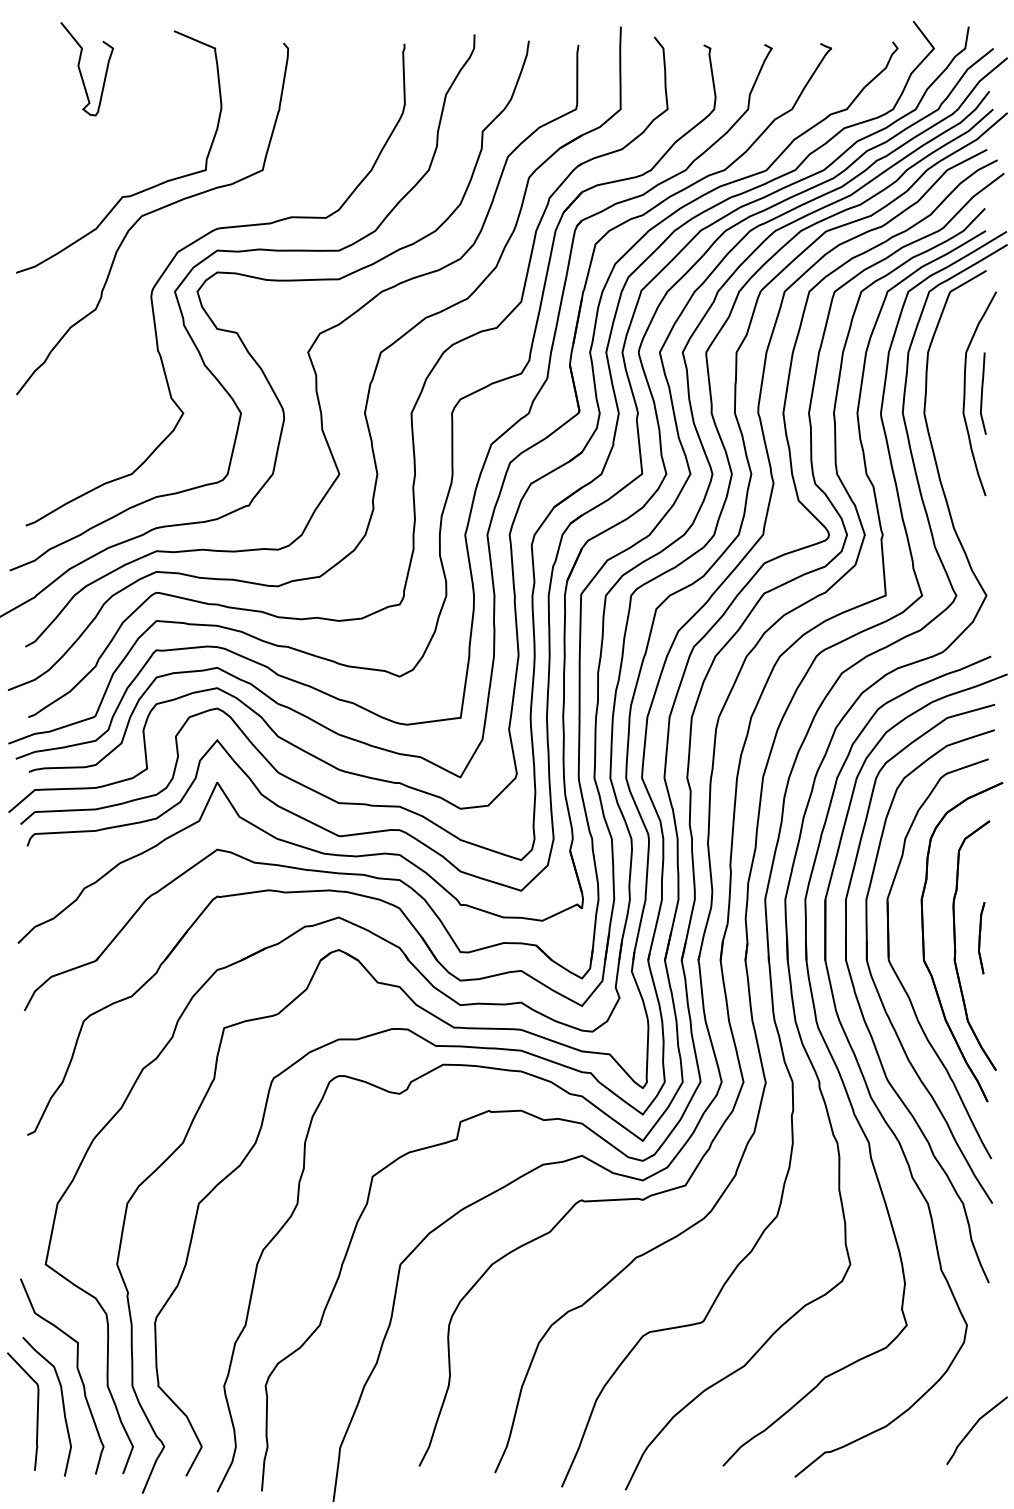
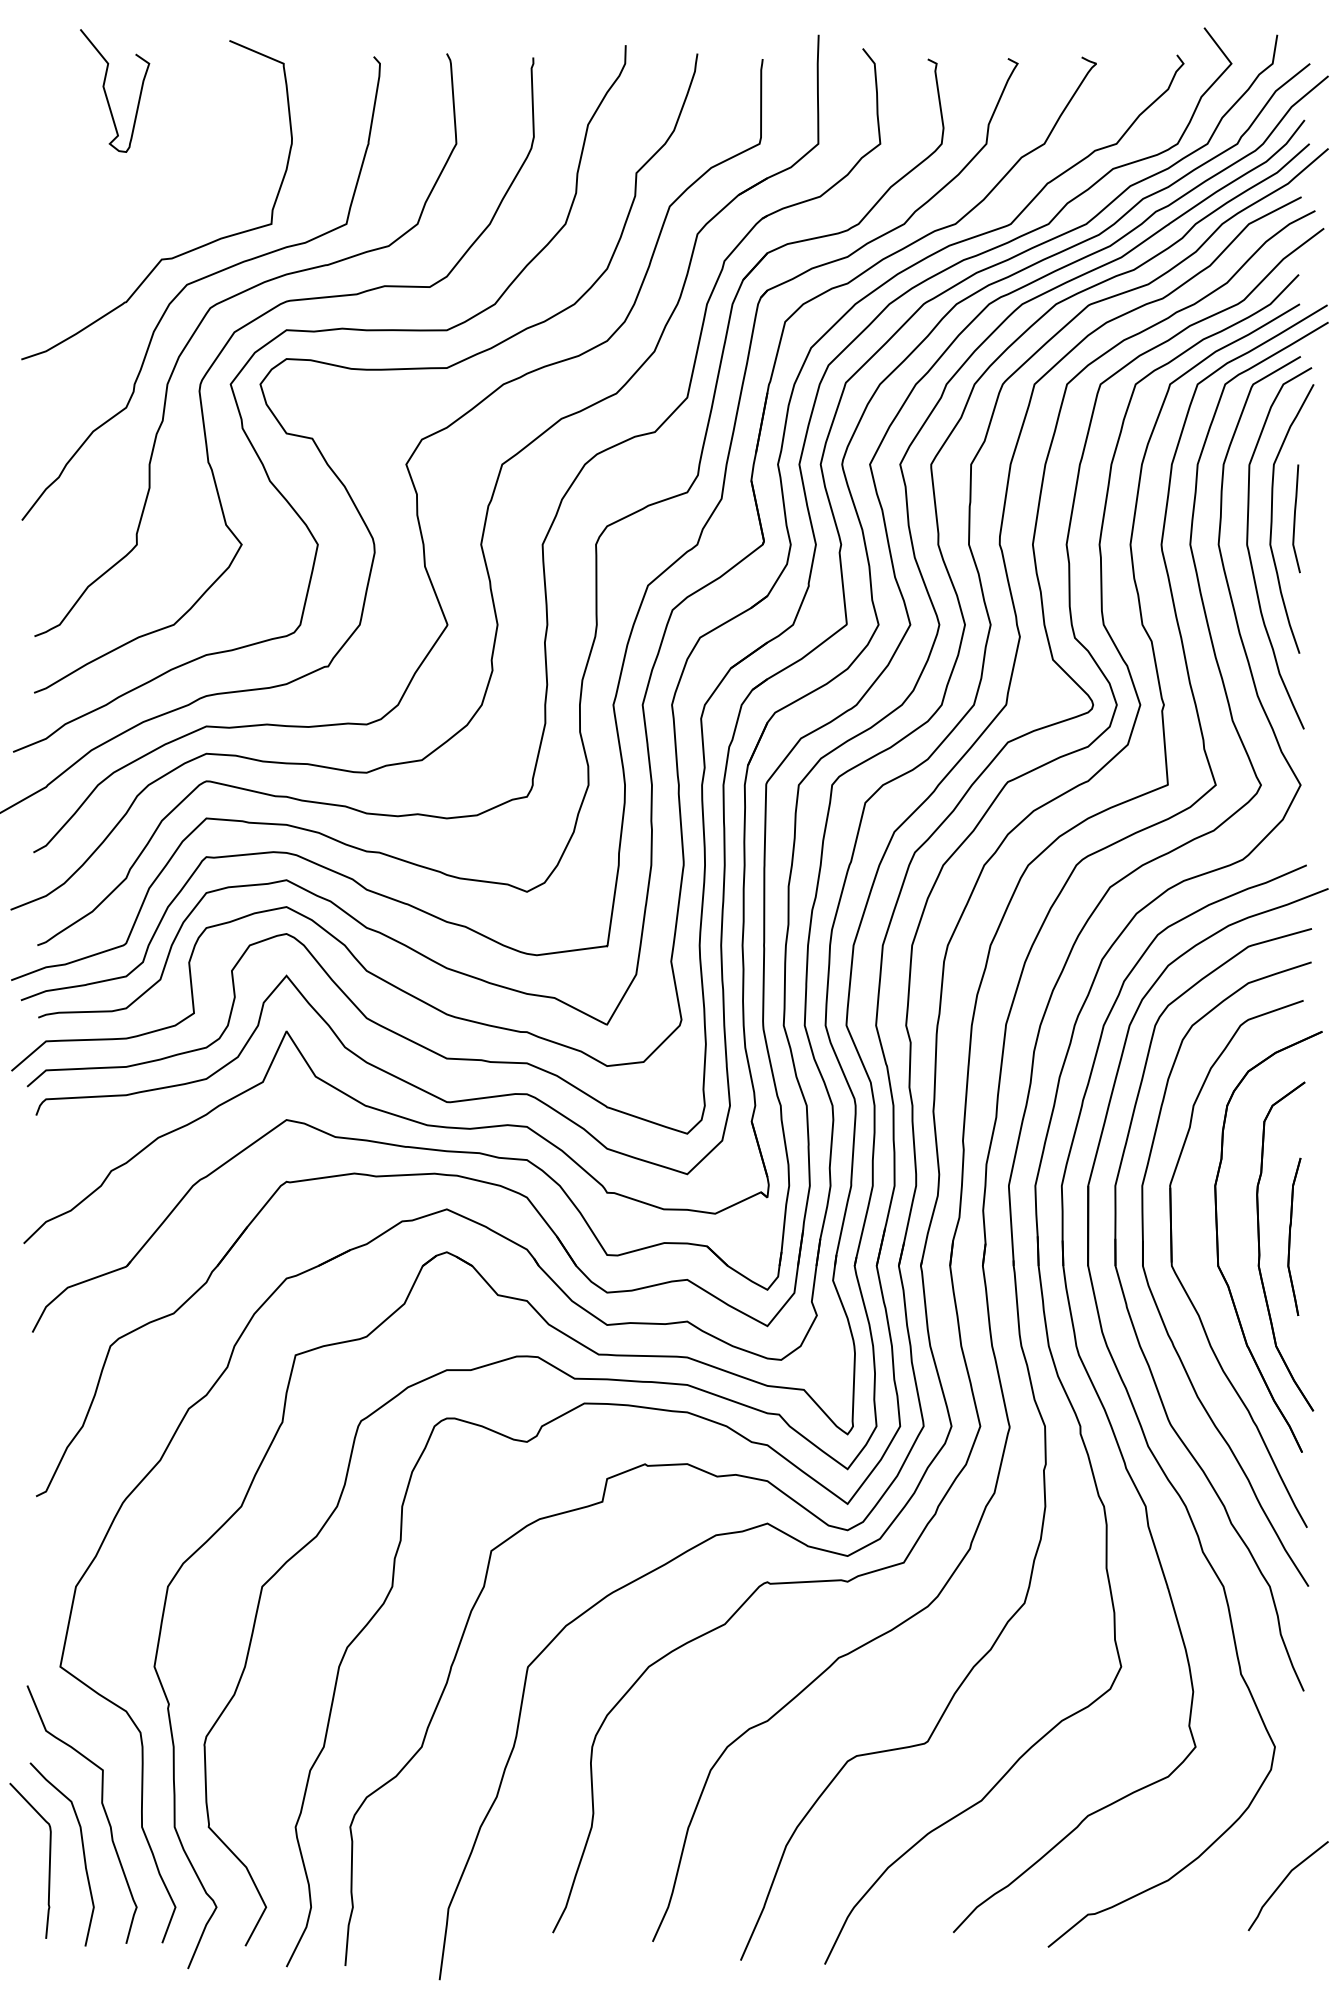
curve: (170, 228) -> (225, 301), added
curve: (948, 420) -> (1250, 554), added
part: (981, 938) -> (1294, 1236), size x1.67

